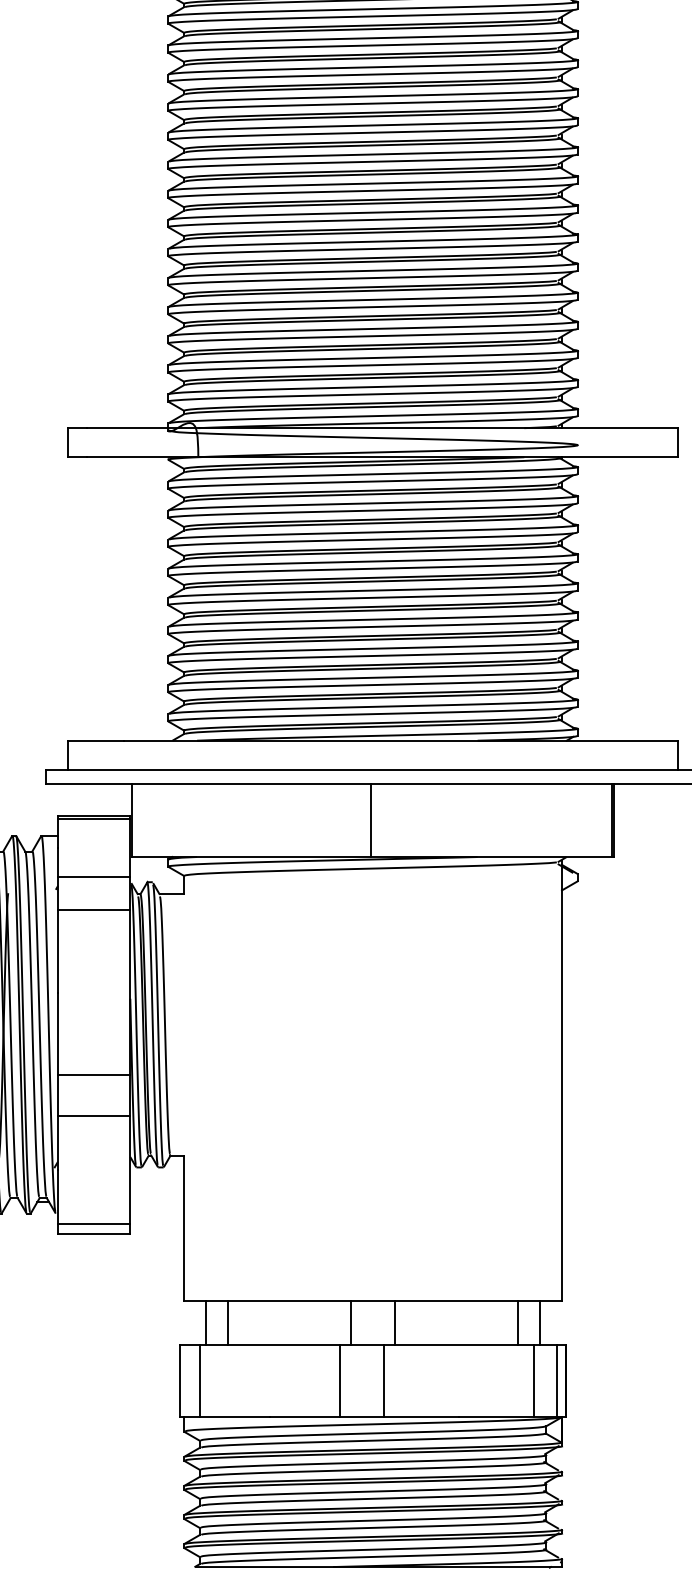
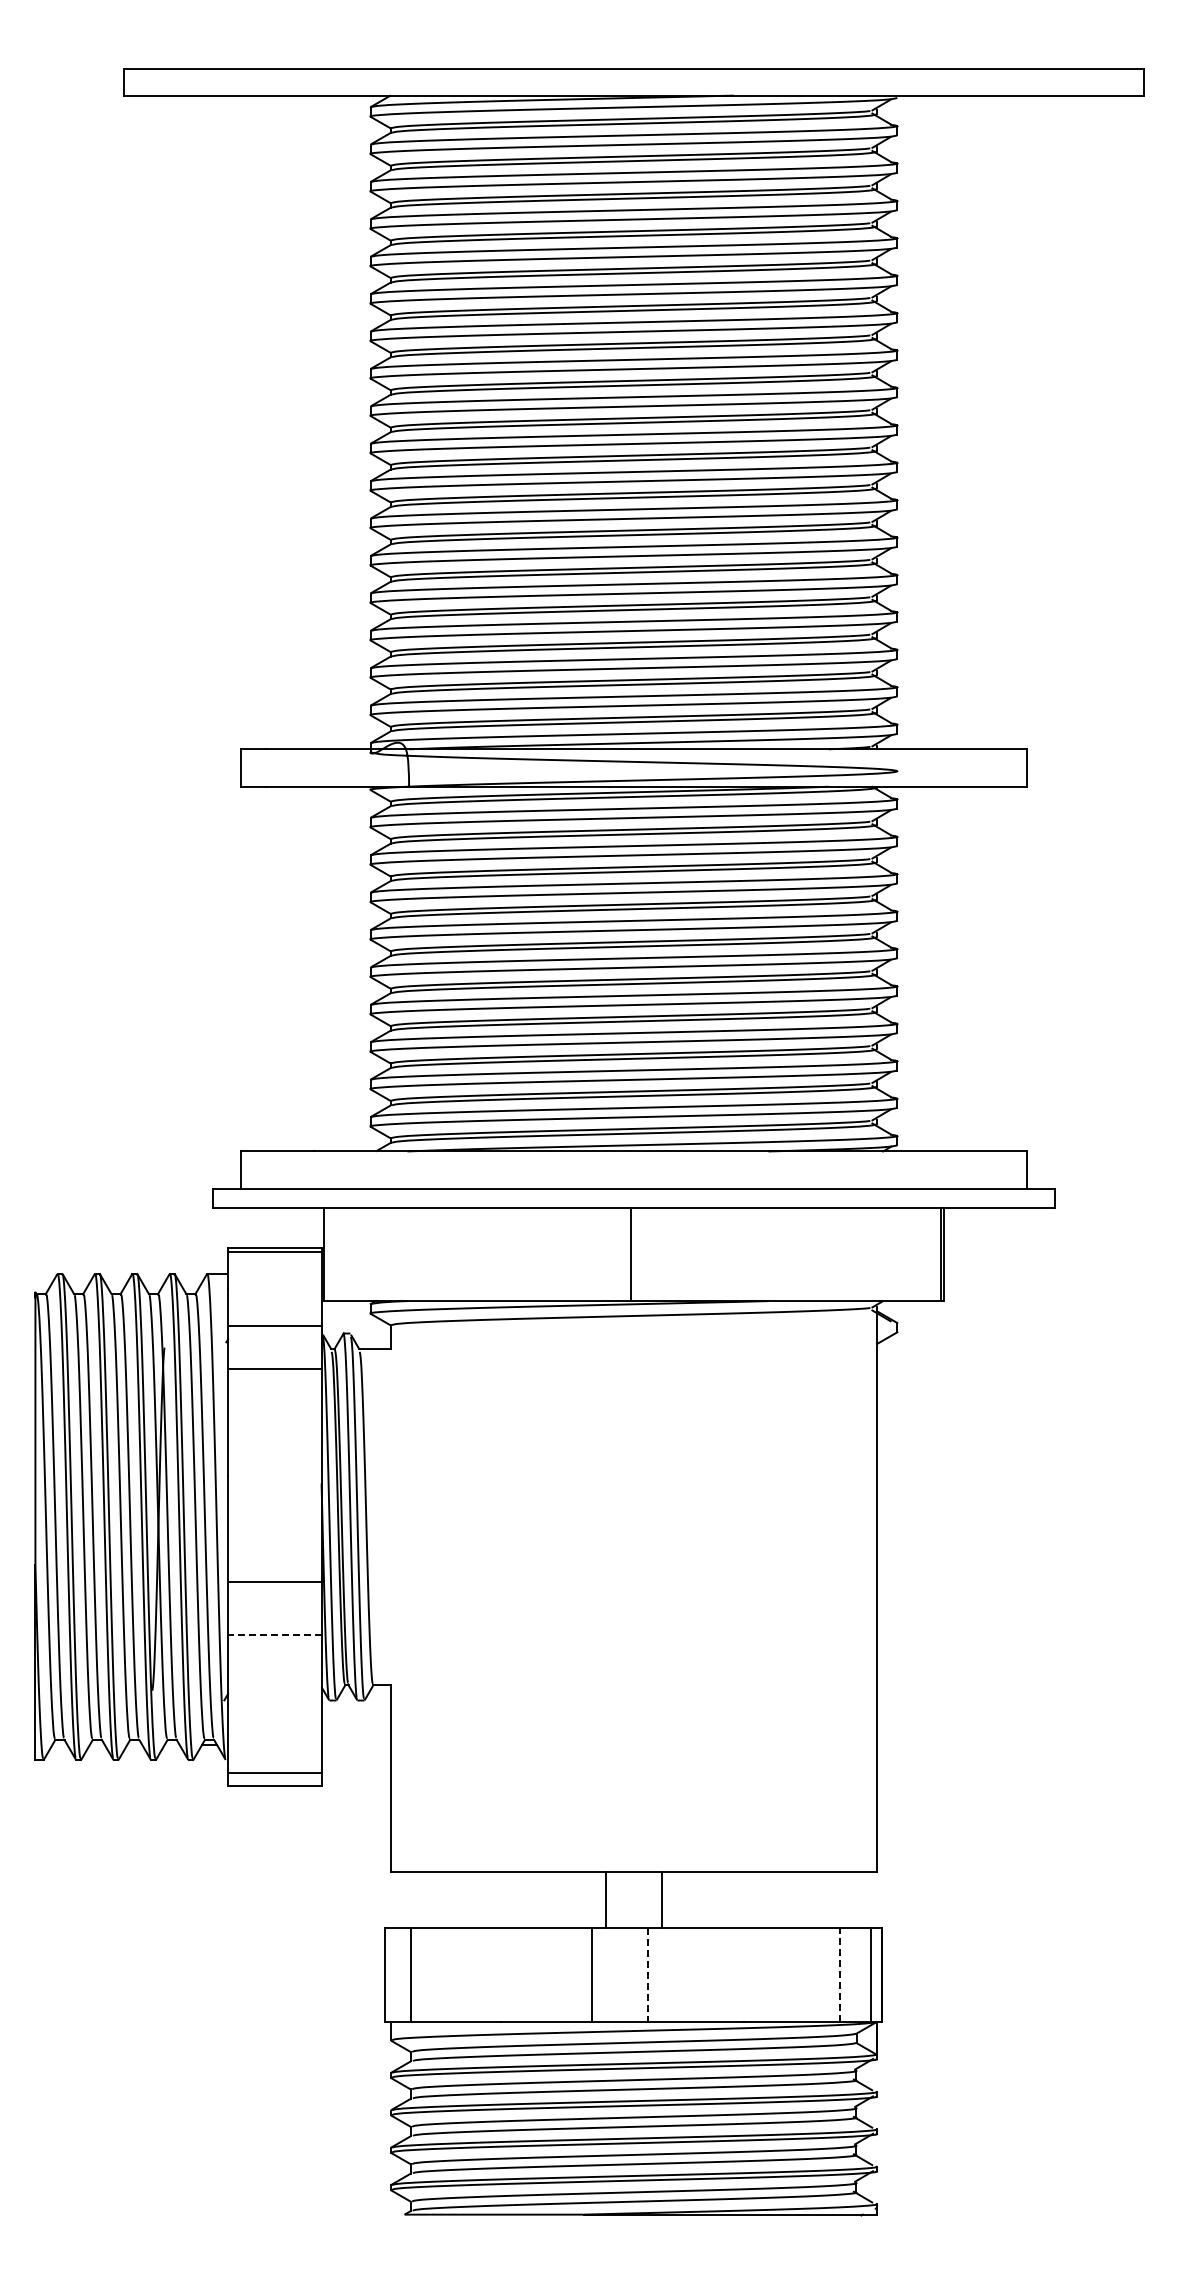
line: (93, 1116) -> (274, 1634), solid -> dashed
line: (205, 1322) -> (418, 1900), removed
line: (227, 1322) -> (446, 1900), removed
line: (518, 1322) -> (820, 1900), removed
line: (539, 1322) -> (848, 1900), removed
line: (384, 1381) -> (648, 1975), solid -> dashed
line: (533, 1381) -> (840, 1975), solid -> dashed

